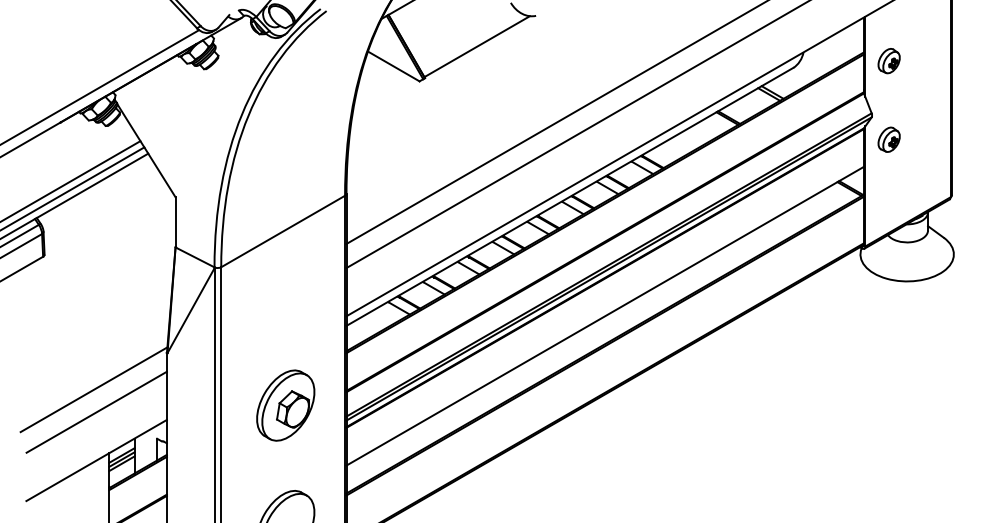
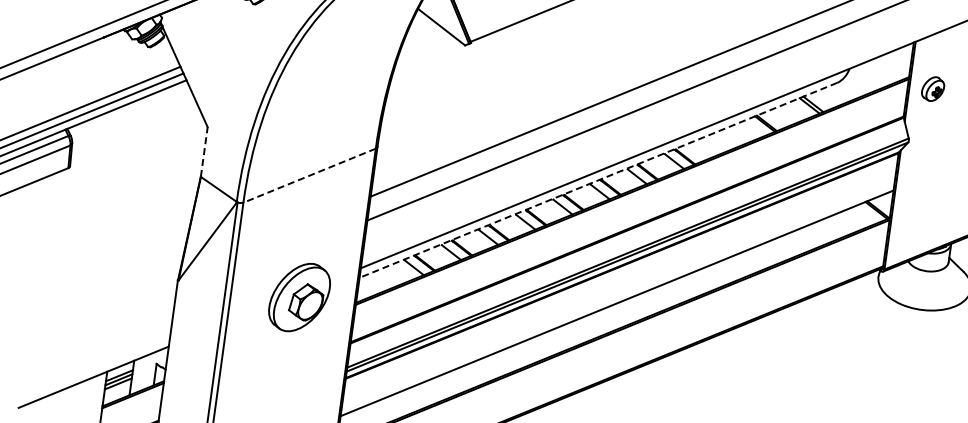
part: (888, 139) -> (921, 166), removed
line: (569, 196) -> (598, 179), solid -> dashed
line: (175, 221) -> (204, 151), solid -> dashed
line: (282, 231) -> (308, 175), solid -> dashed
line: (93, 389) -> (100, 306), removed
part: (285, 405) -> (299, 297), moved
line: (96, 411) -> (100, 328), removed

